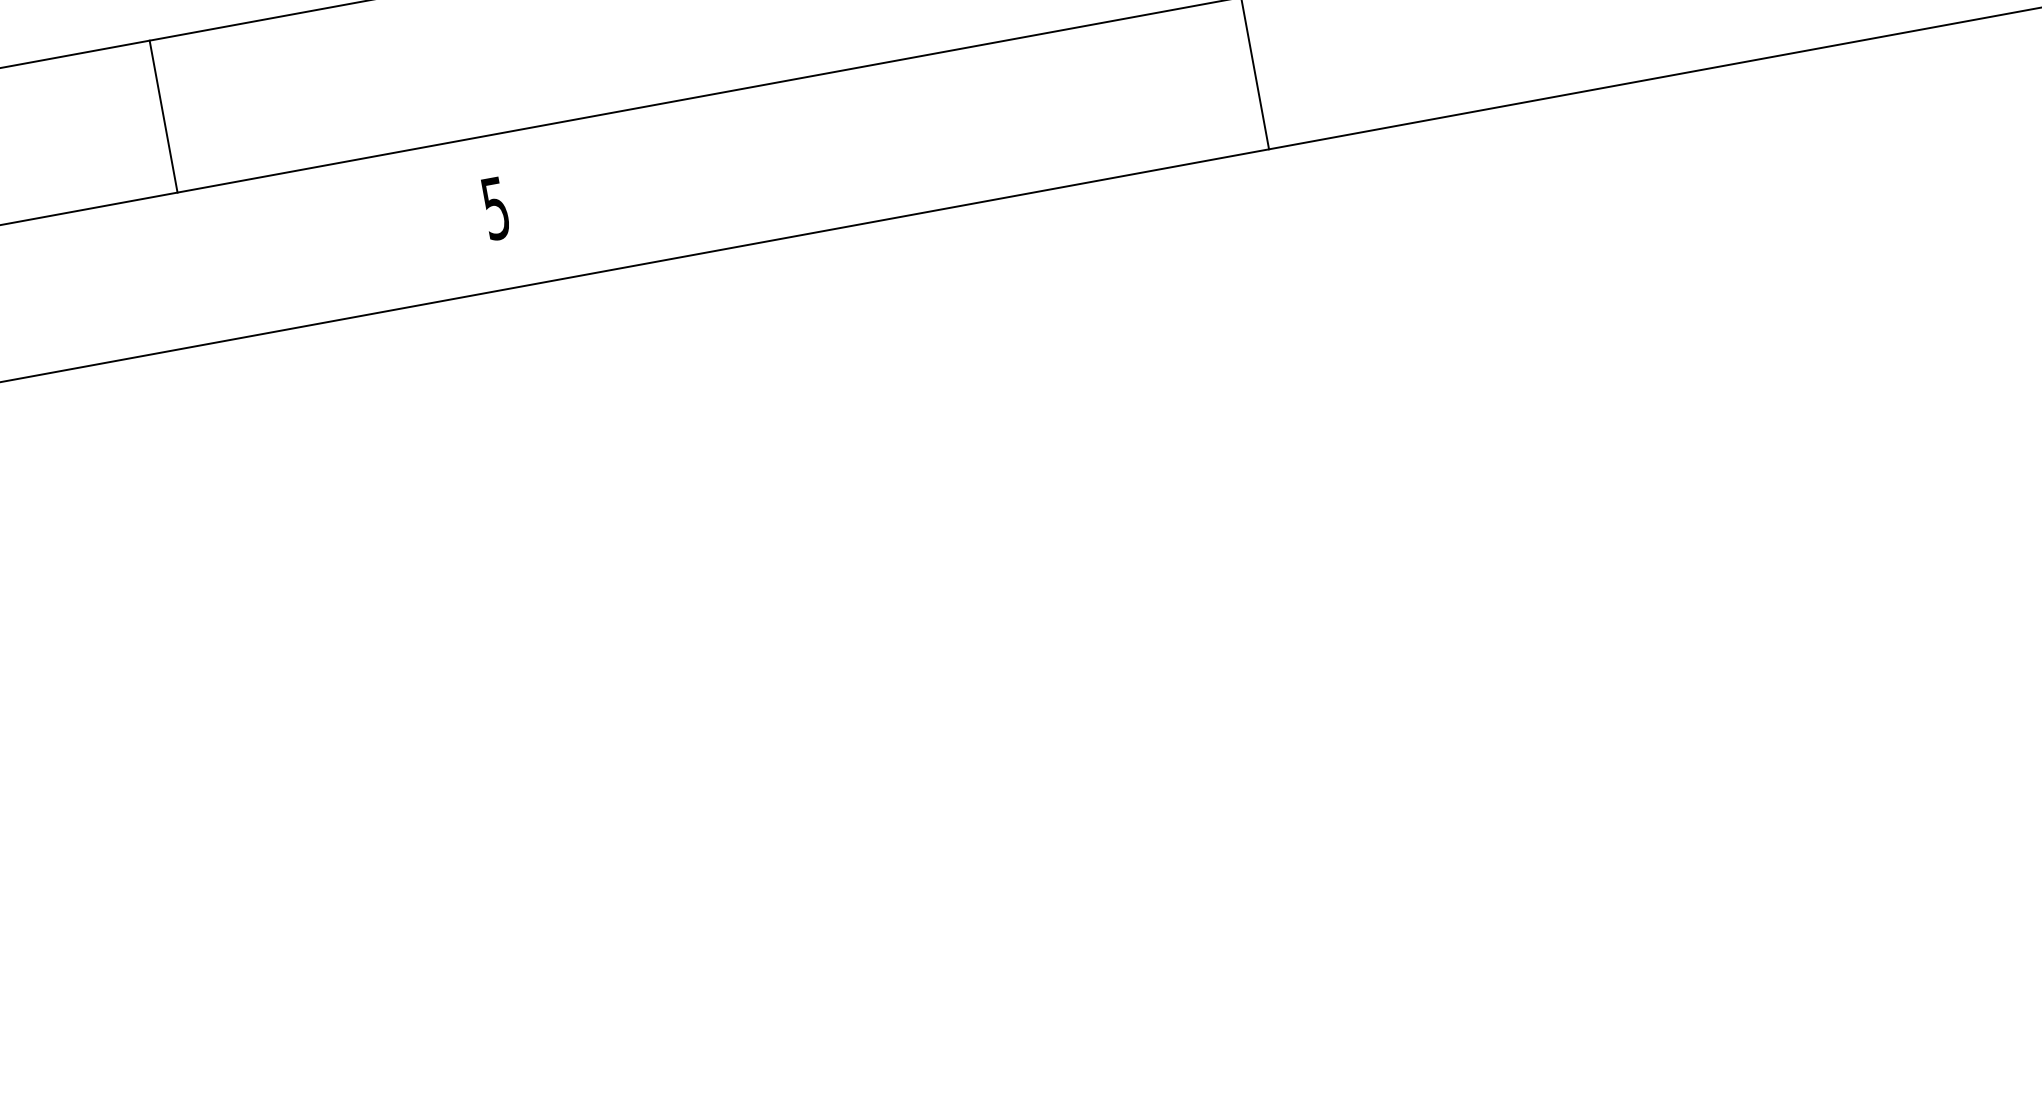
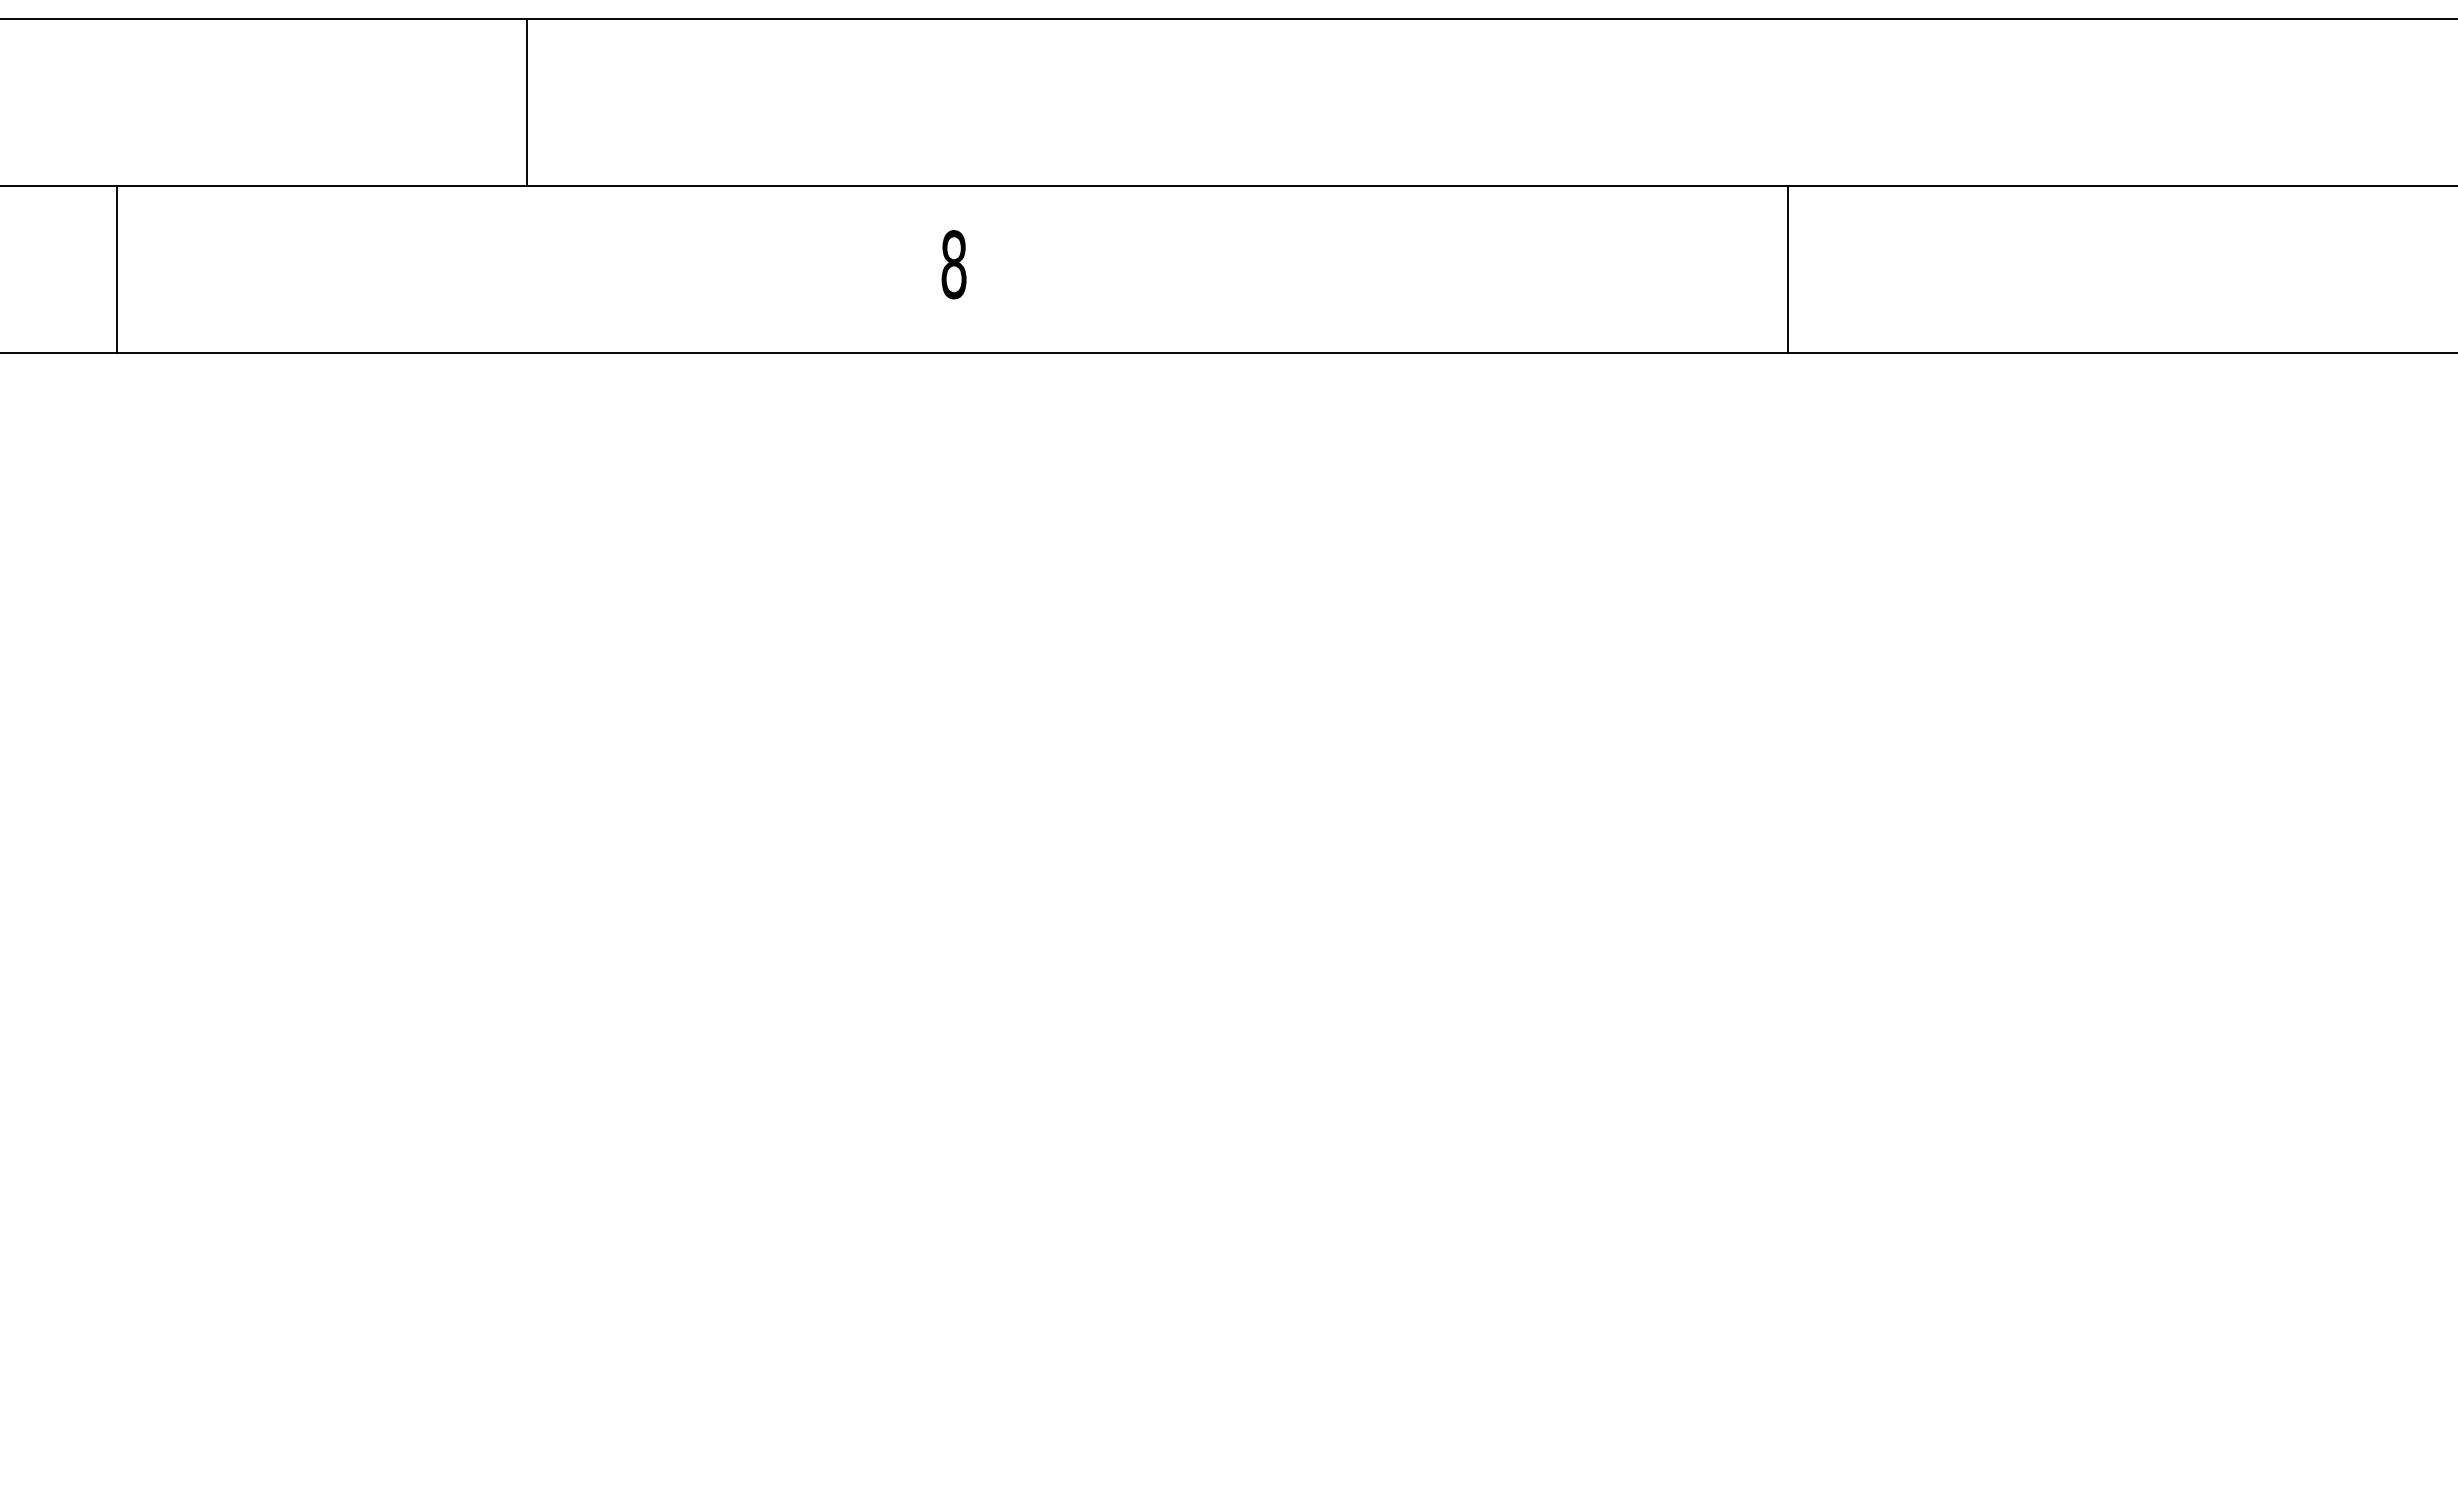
line: (163, 116) -> (527, 101), moved
text: (495, 208) -> (953, 264), 5 -> 8

